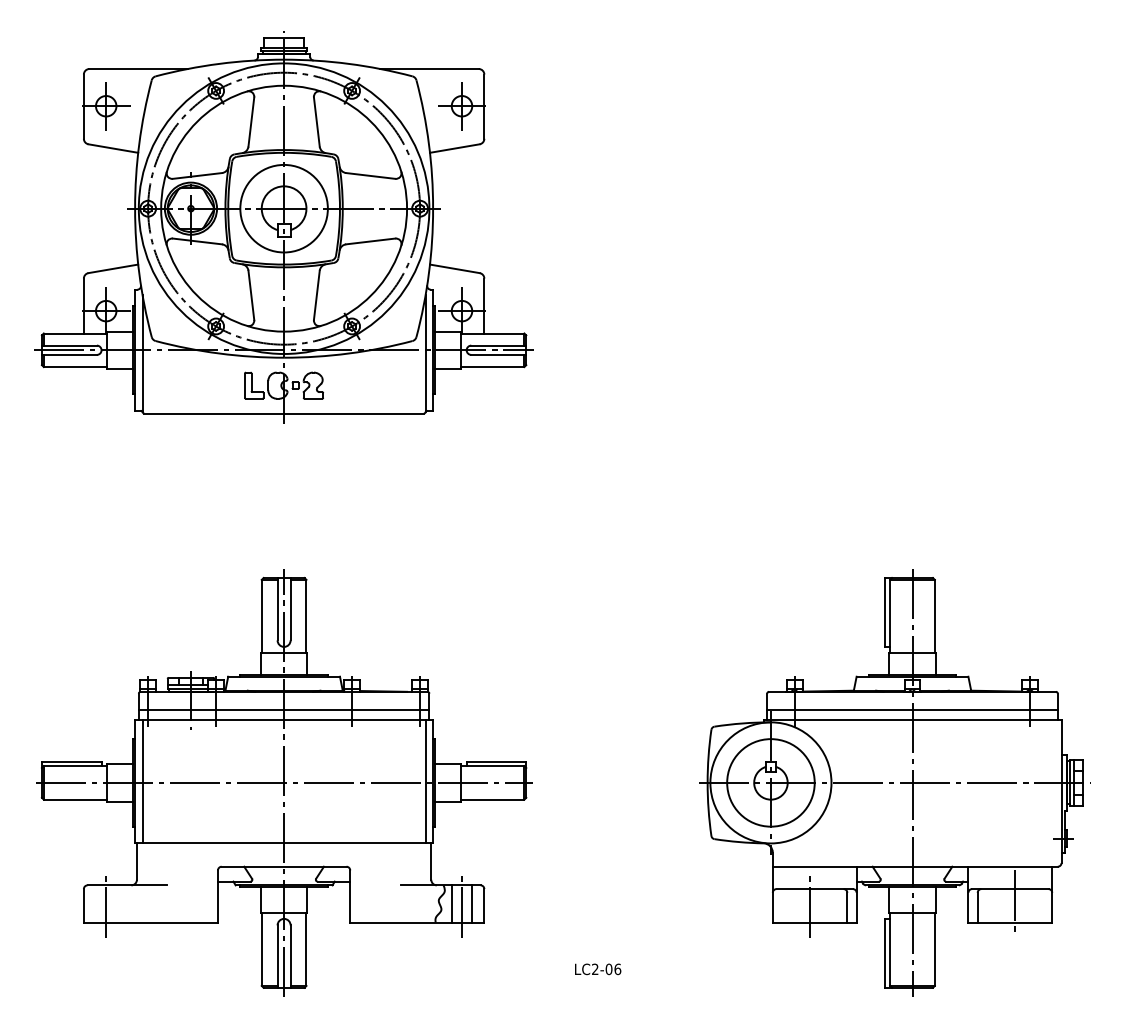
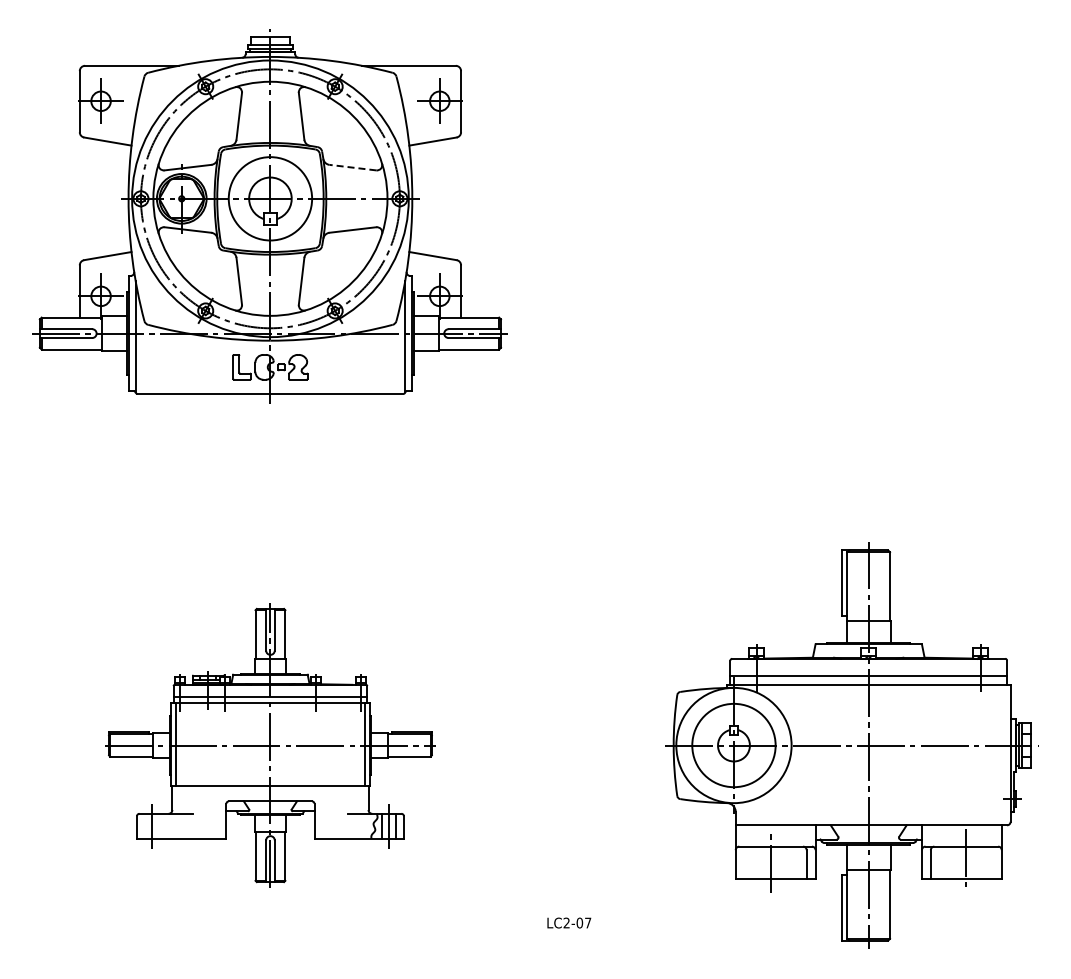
line: (370, 175) -> (352, 167), solid -> dashed
part: (284, 782) -> (270, 745), size x0.7
text: (618, 968) -> (588, 922), LC2-06 -> LC2-07

